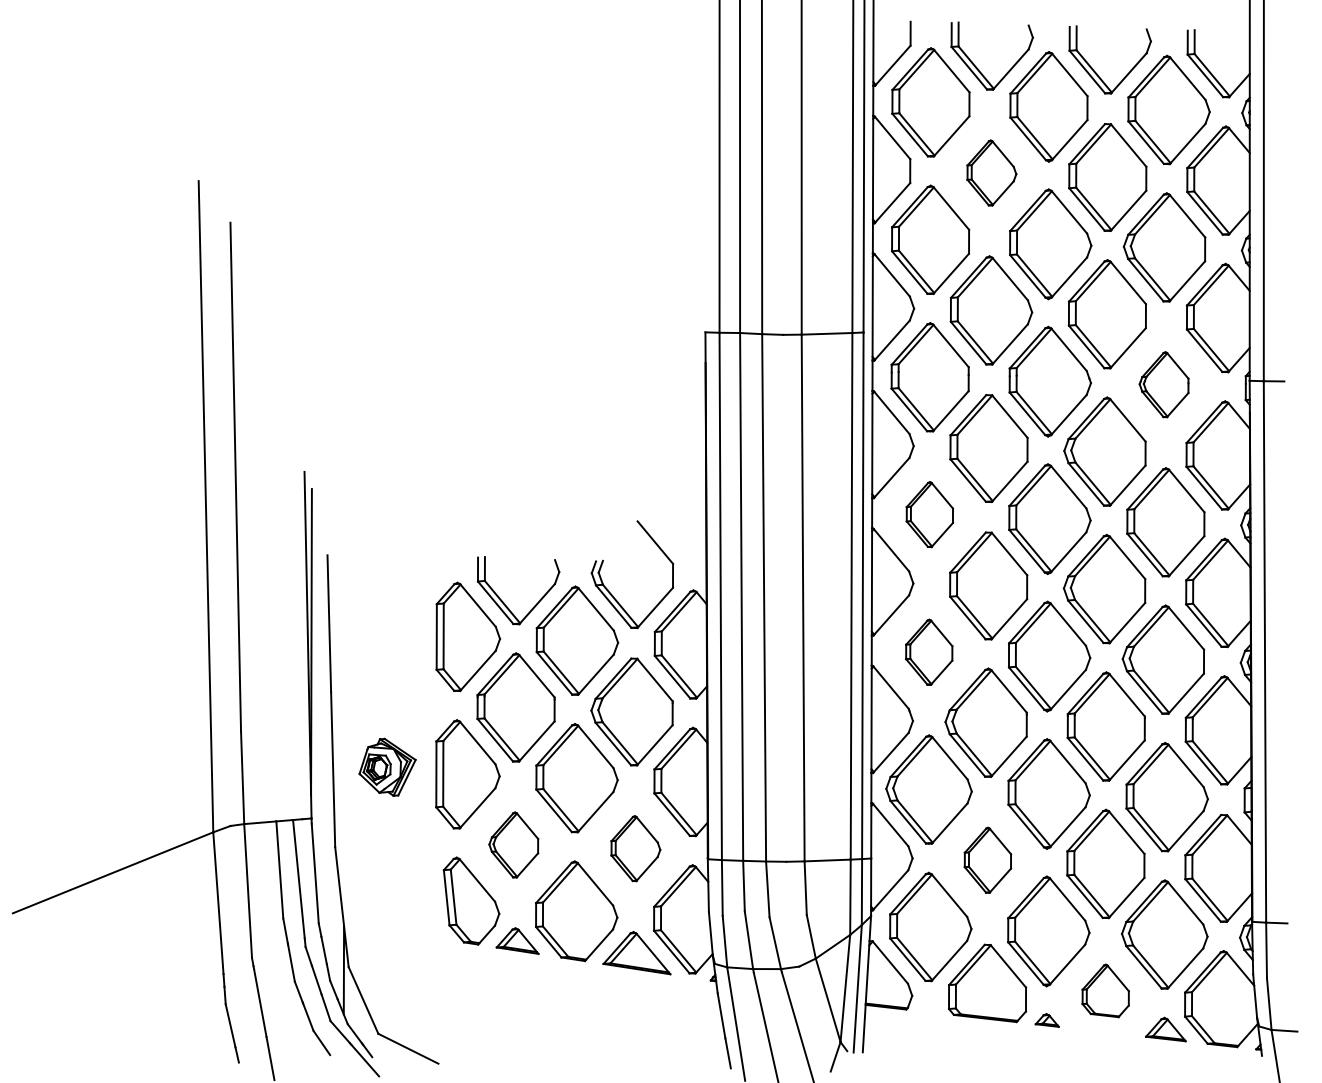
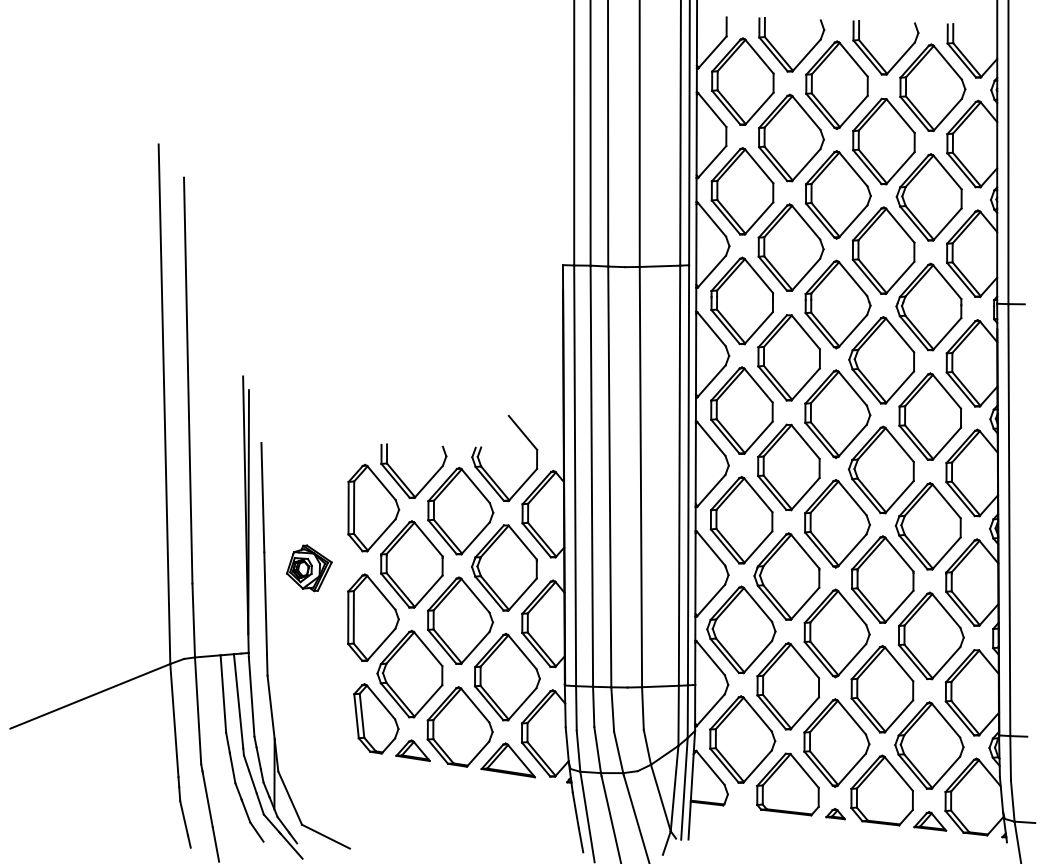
part: (991, 172) -> (791, 137), size x1.67
part: (1163, 384) -> (928, 306), size x1.67
part: (929, 514) -> (741, 410), size x1.67
part: (928, 652) -> (740, 520), size x1.67
part: (387, 766) -> (309, 567), moved
part: (513, 844) -> (409, 673), size x1.67
part: (635, 848) -> (507, 676), size x1.67
part: (987, 860) -> (787, 686), size x1.67
part: (1105, 990) -> (882, 790), size x1.67

